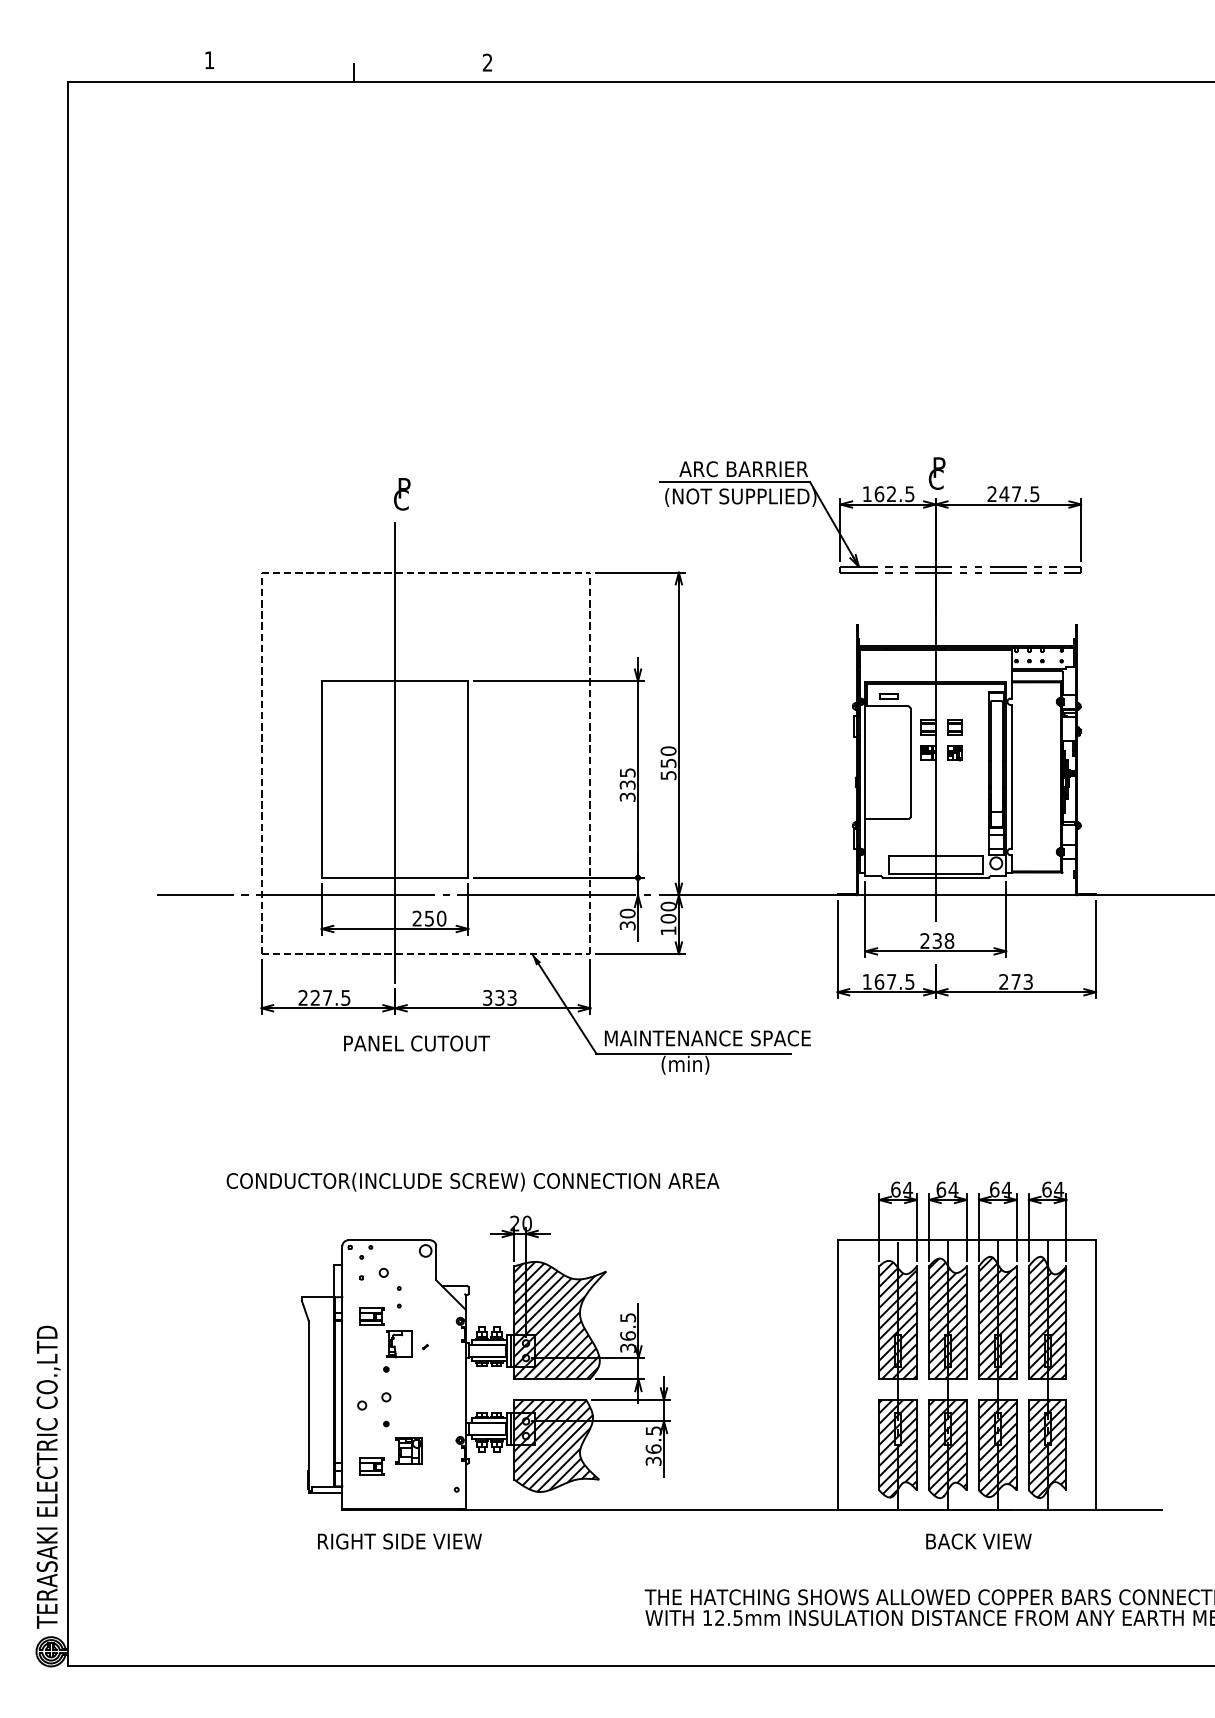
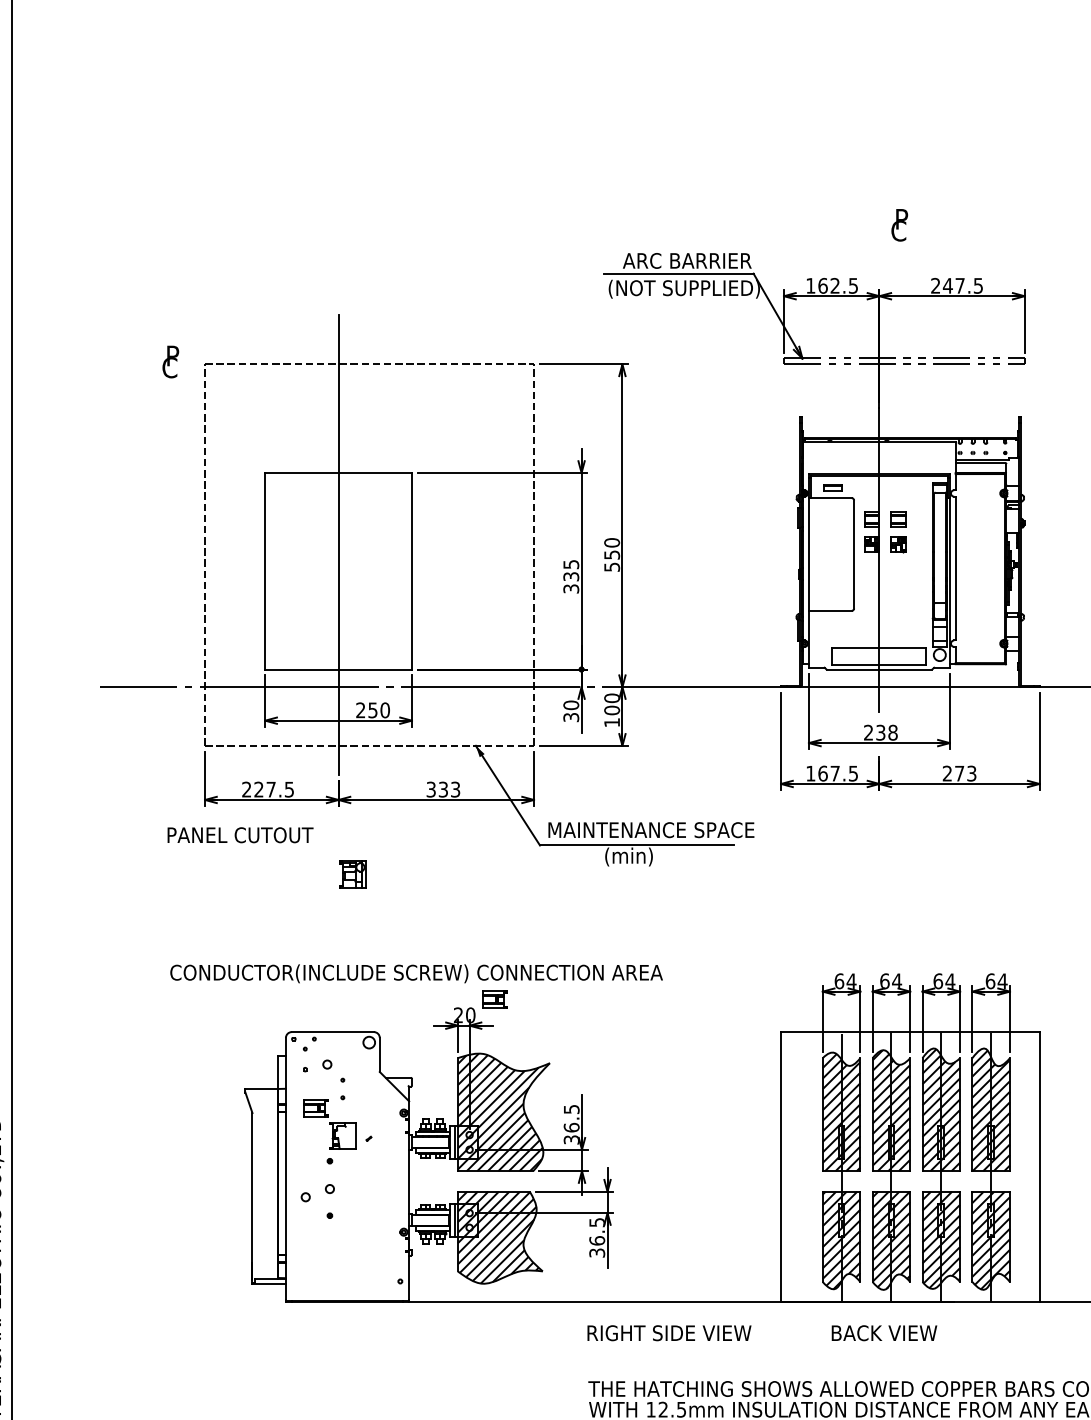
text: (936, 473) -> (899, 225), moved
text: (402, 494) -> (171, 362), moved
text: (416, 1043) -> (240, 835), moved
part: (408, 1450) -> (352, 874), moved
part: (371, 1466) -> (494, 999), moved
text: (399, 1541) -> (669, 1333), moved
text: (978, 1541) -> (884, 1333), moved

